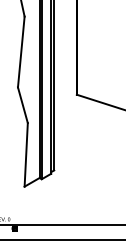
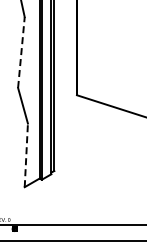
line: (21, 51) -> (21, 52), solid -> dashed
line: (26, 154) -> (26, 155), solid -> dashed

